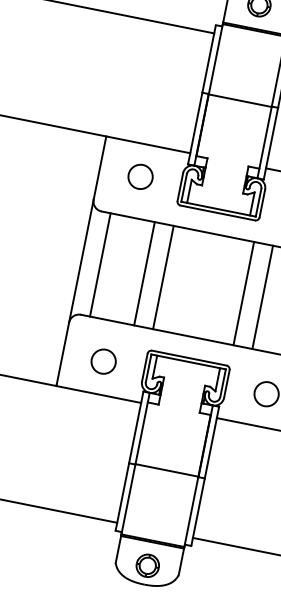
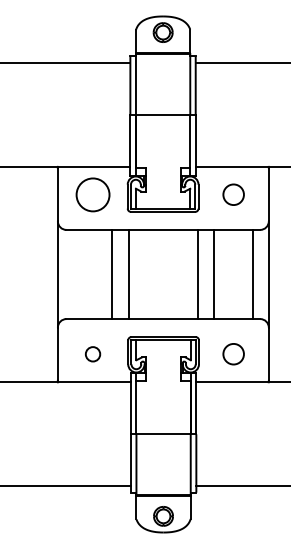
circle: (140, 176) -> (92, 194), size x1.6
line: (100, 265) -> (74, 274), removed
circle: (102, 361) -> (92, 354), size x0.7

